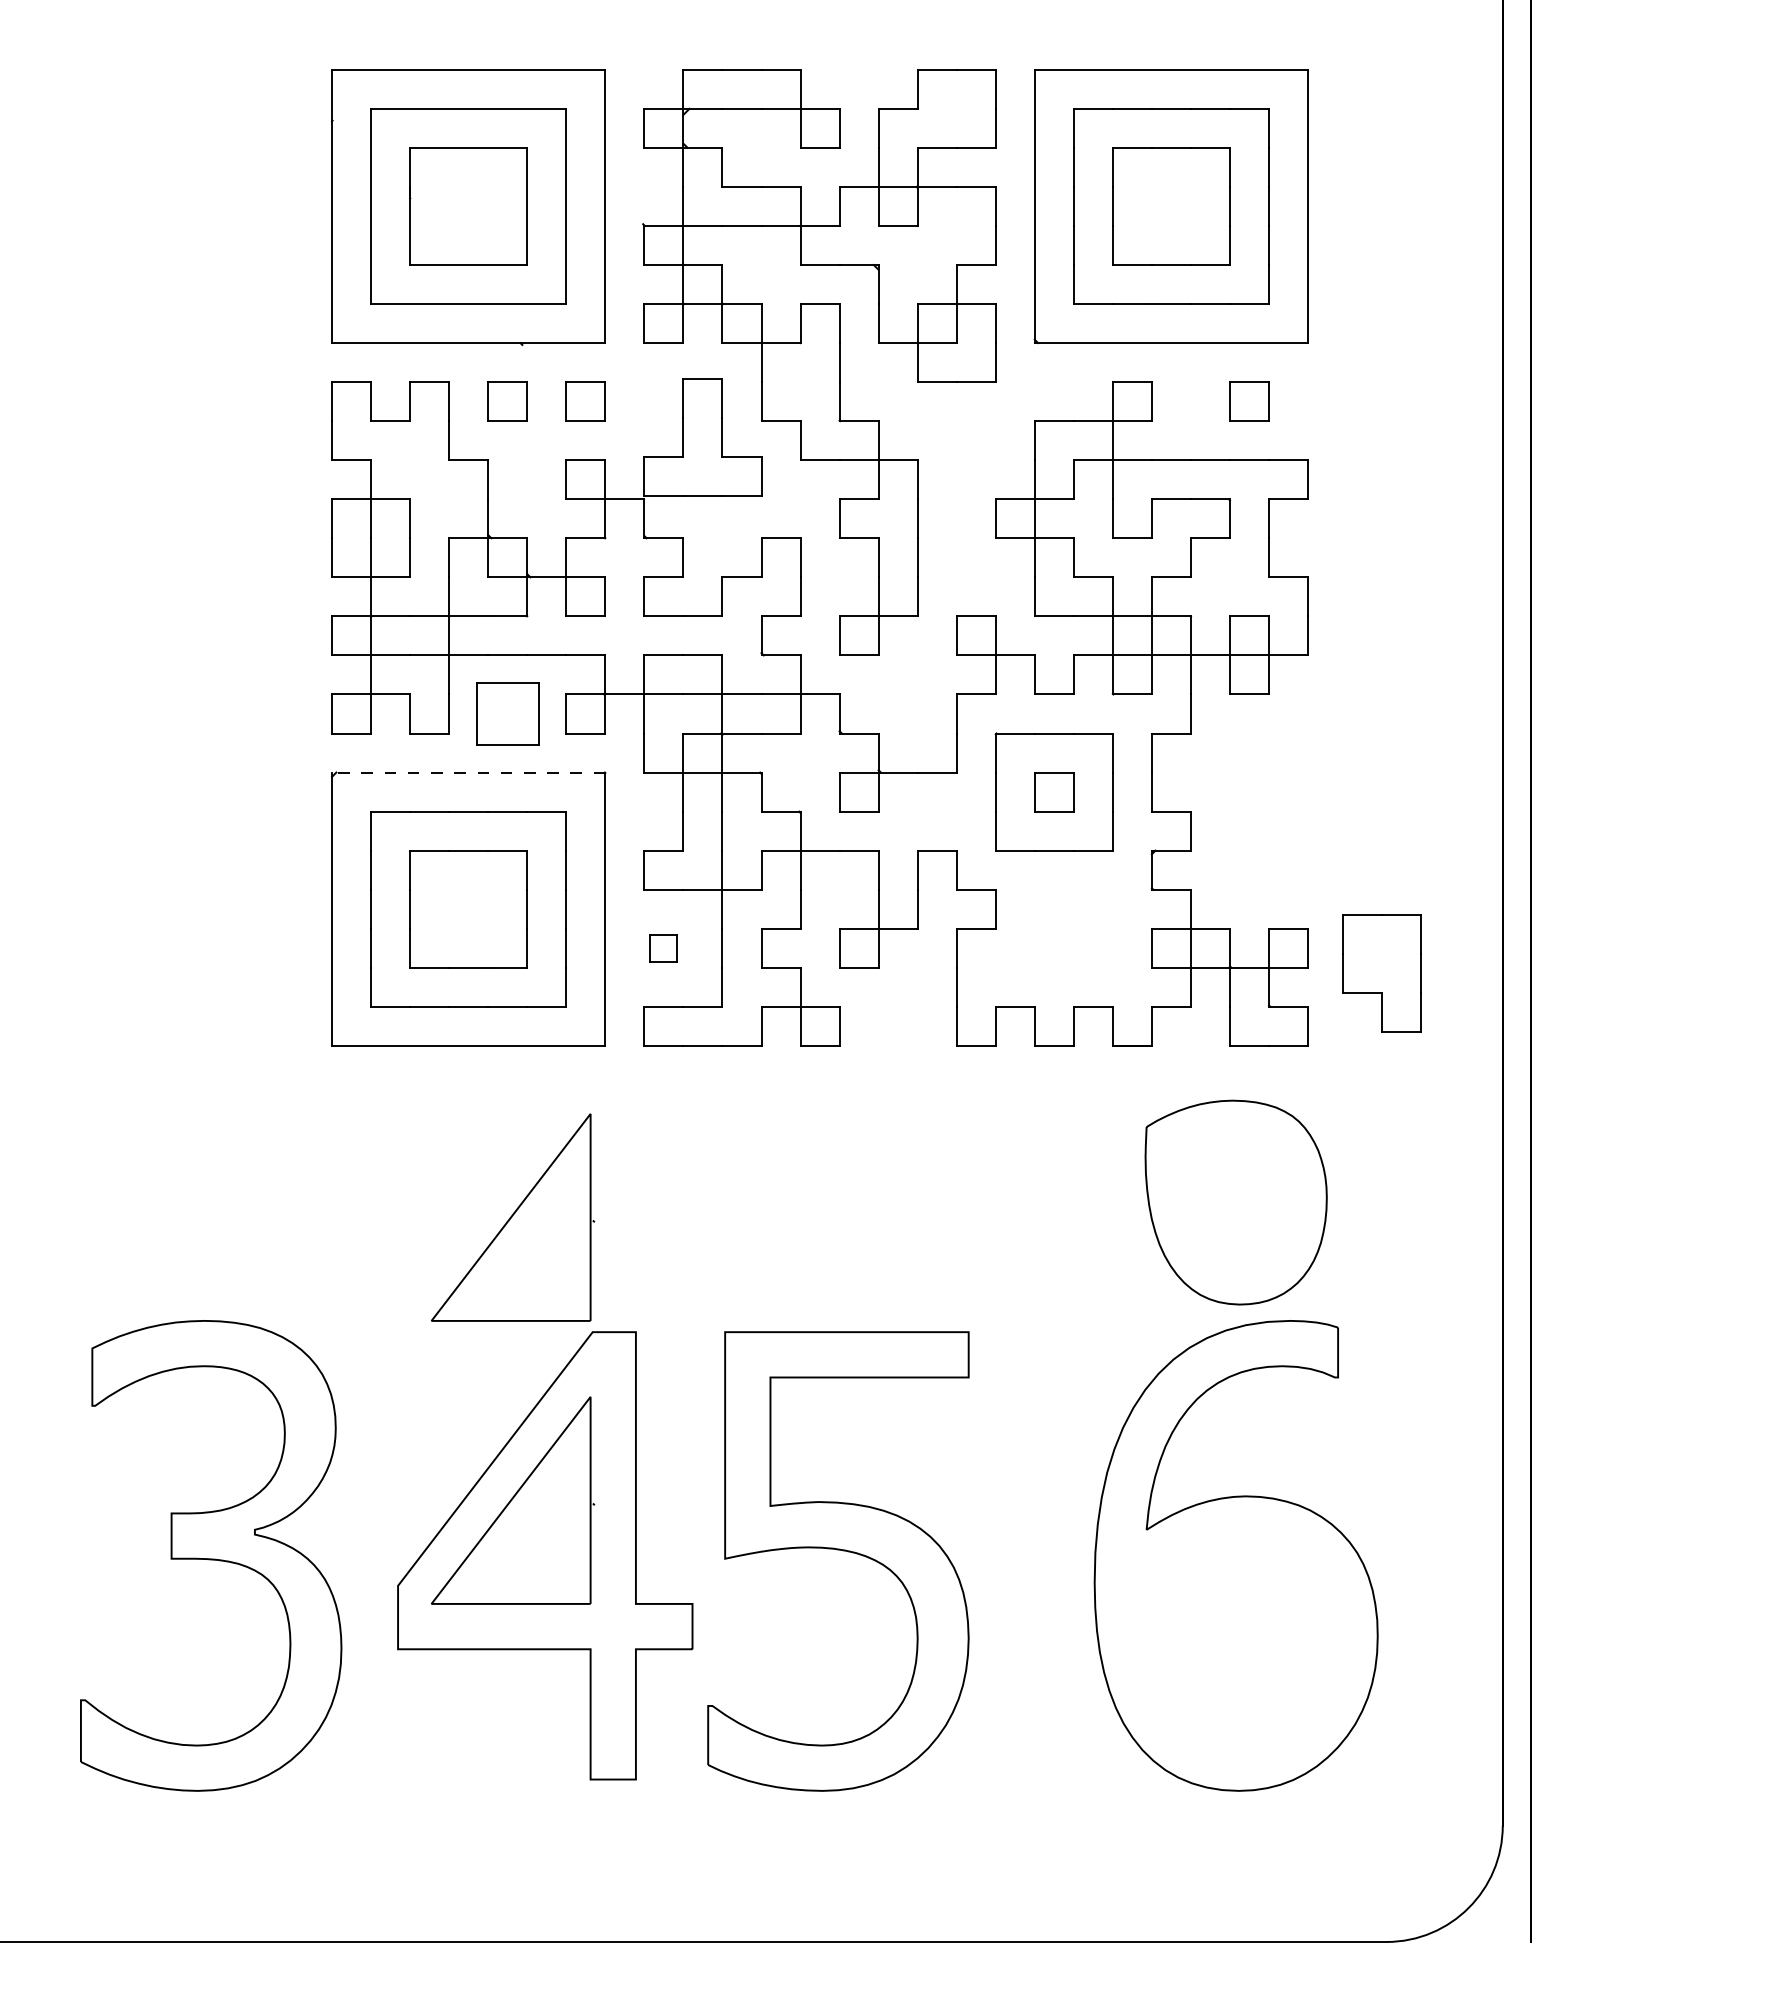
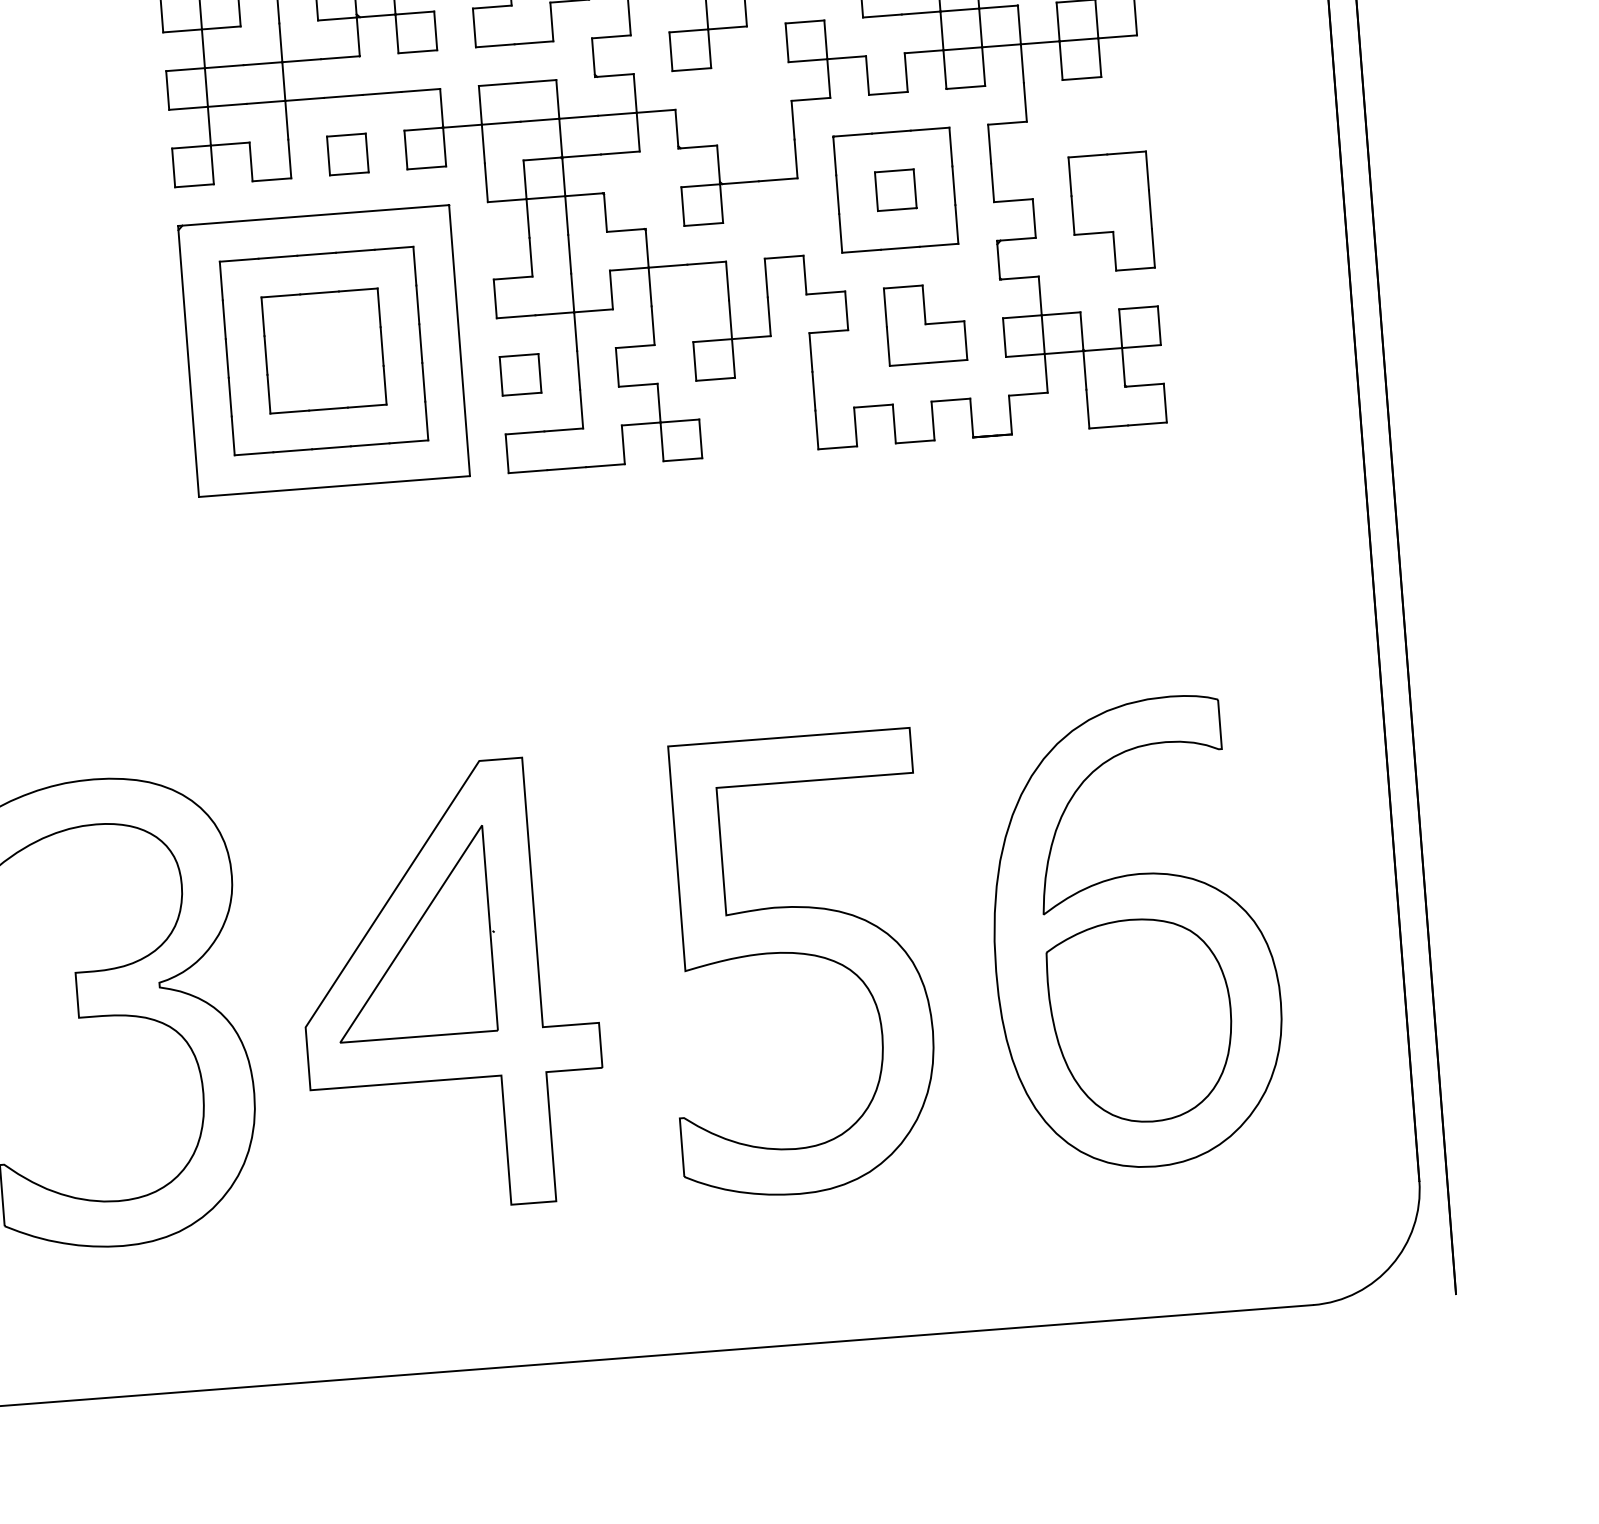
part: (507, 713) -> (347, 154), size x0.62
line: (468, 772) -> (313, 215), dashed -> solid
part: (1073, 928) -> (925, 324), added
part: (663, 948) -> (520, 375), size x1.43
part: (1381, 973) -> (1111, 212), moved
part: (1235, 1202) -> (1140, 1020), moved
part: (513, 1217) -> (392, 653), removed
part: (838, 1550) -> (797, 954), moved

